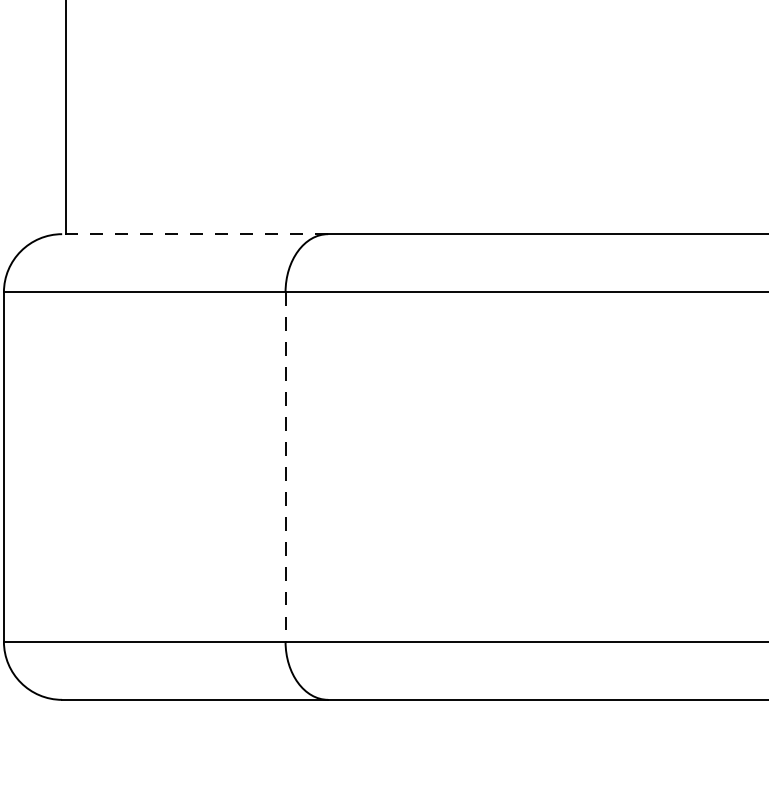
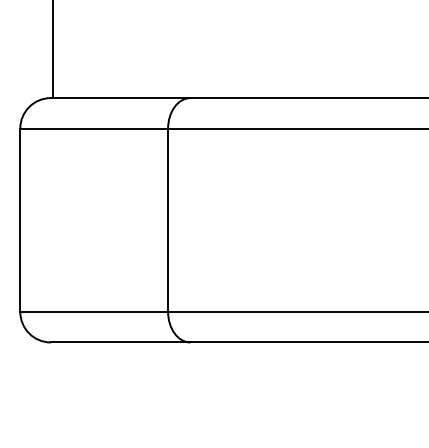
line: (194, 234) -> (120, 98), dashed -> solid
line: (286, 467) -> (168, 220), dashed -> solid

